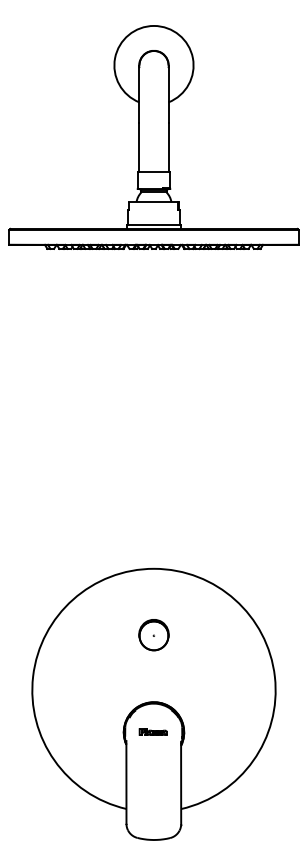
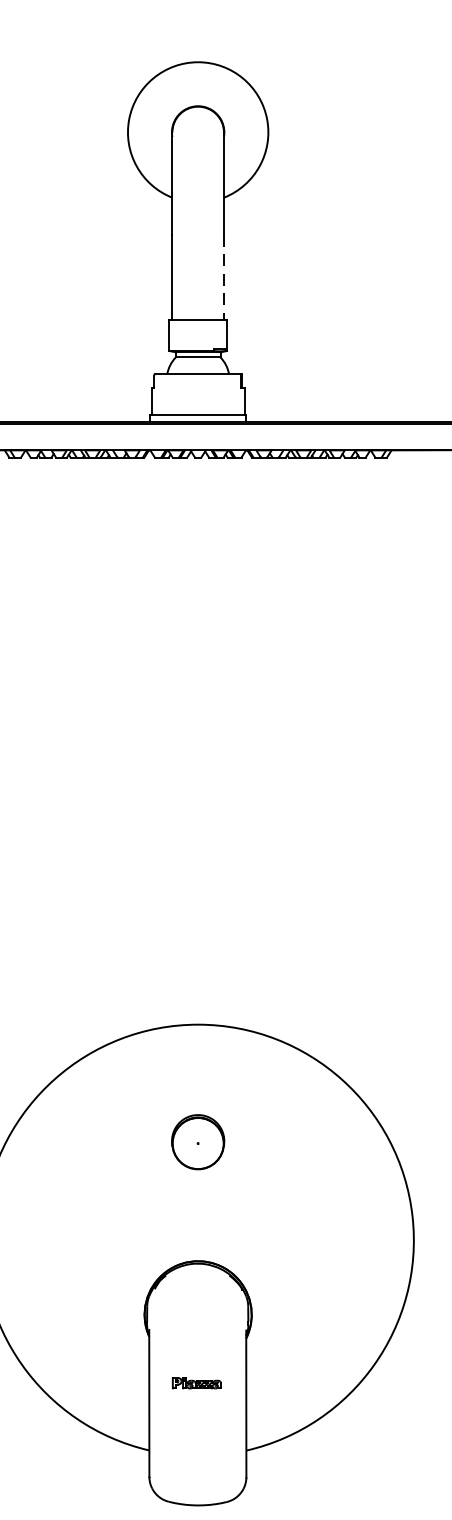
line: (168, 147) -> (223, 277), solid -> dashed
part: (152, 731) -> (195, 1382), moved

